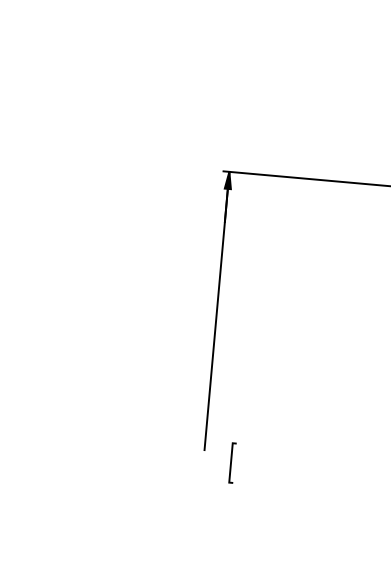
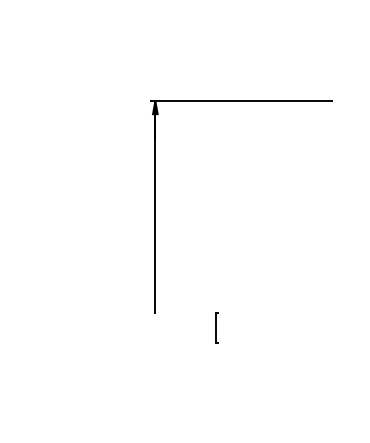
line: (231, 462) -> (216, 327), moved

